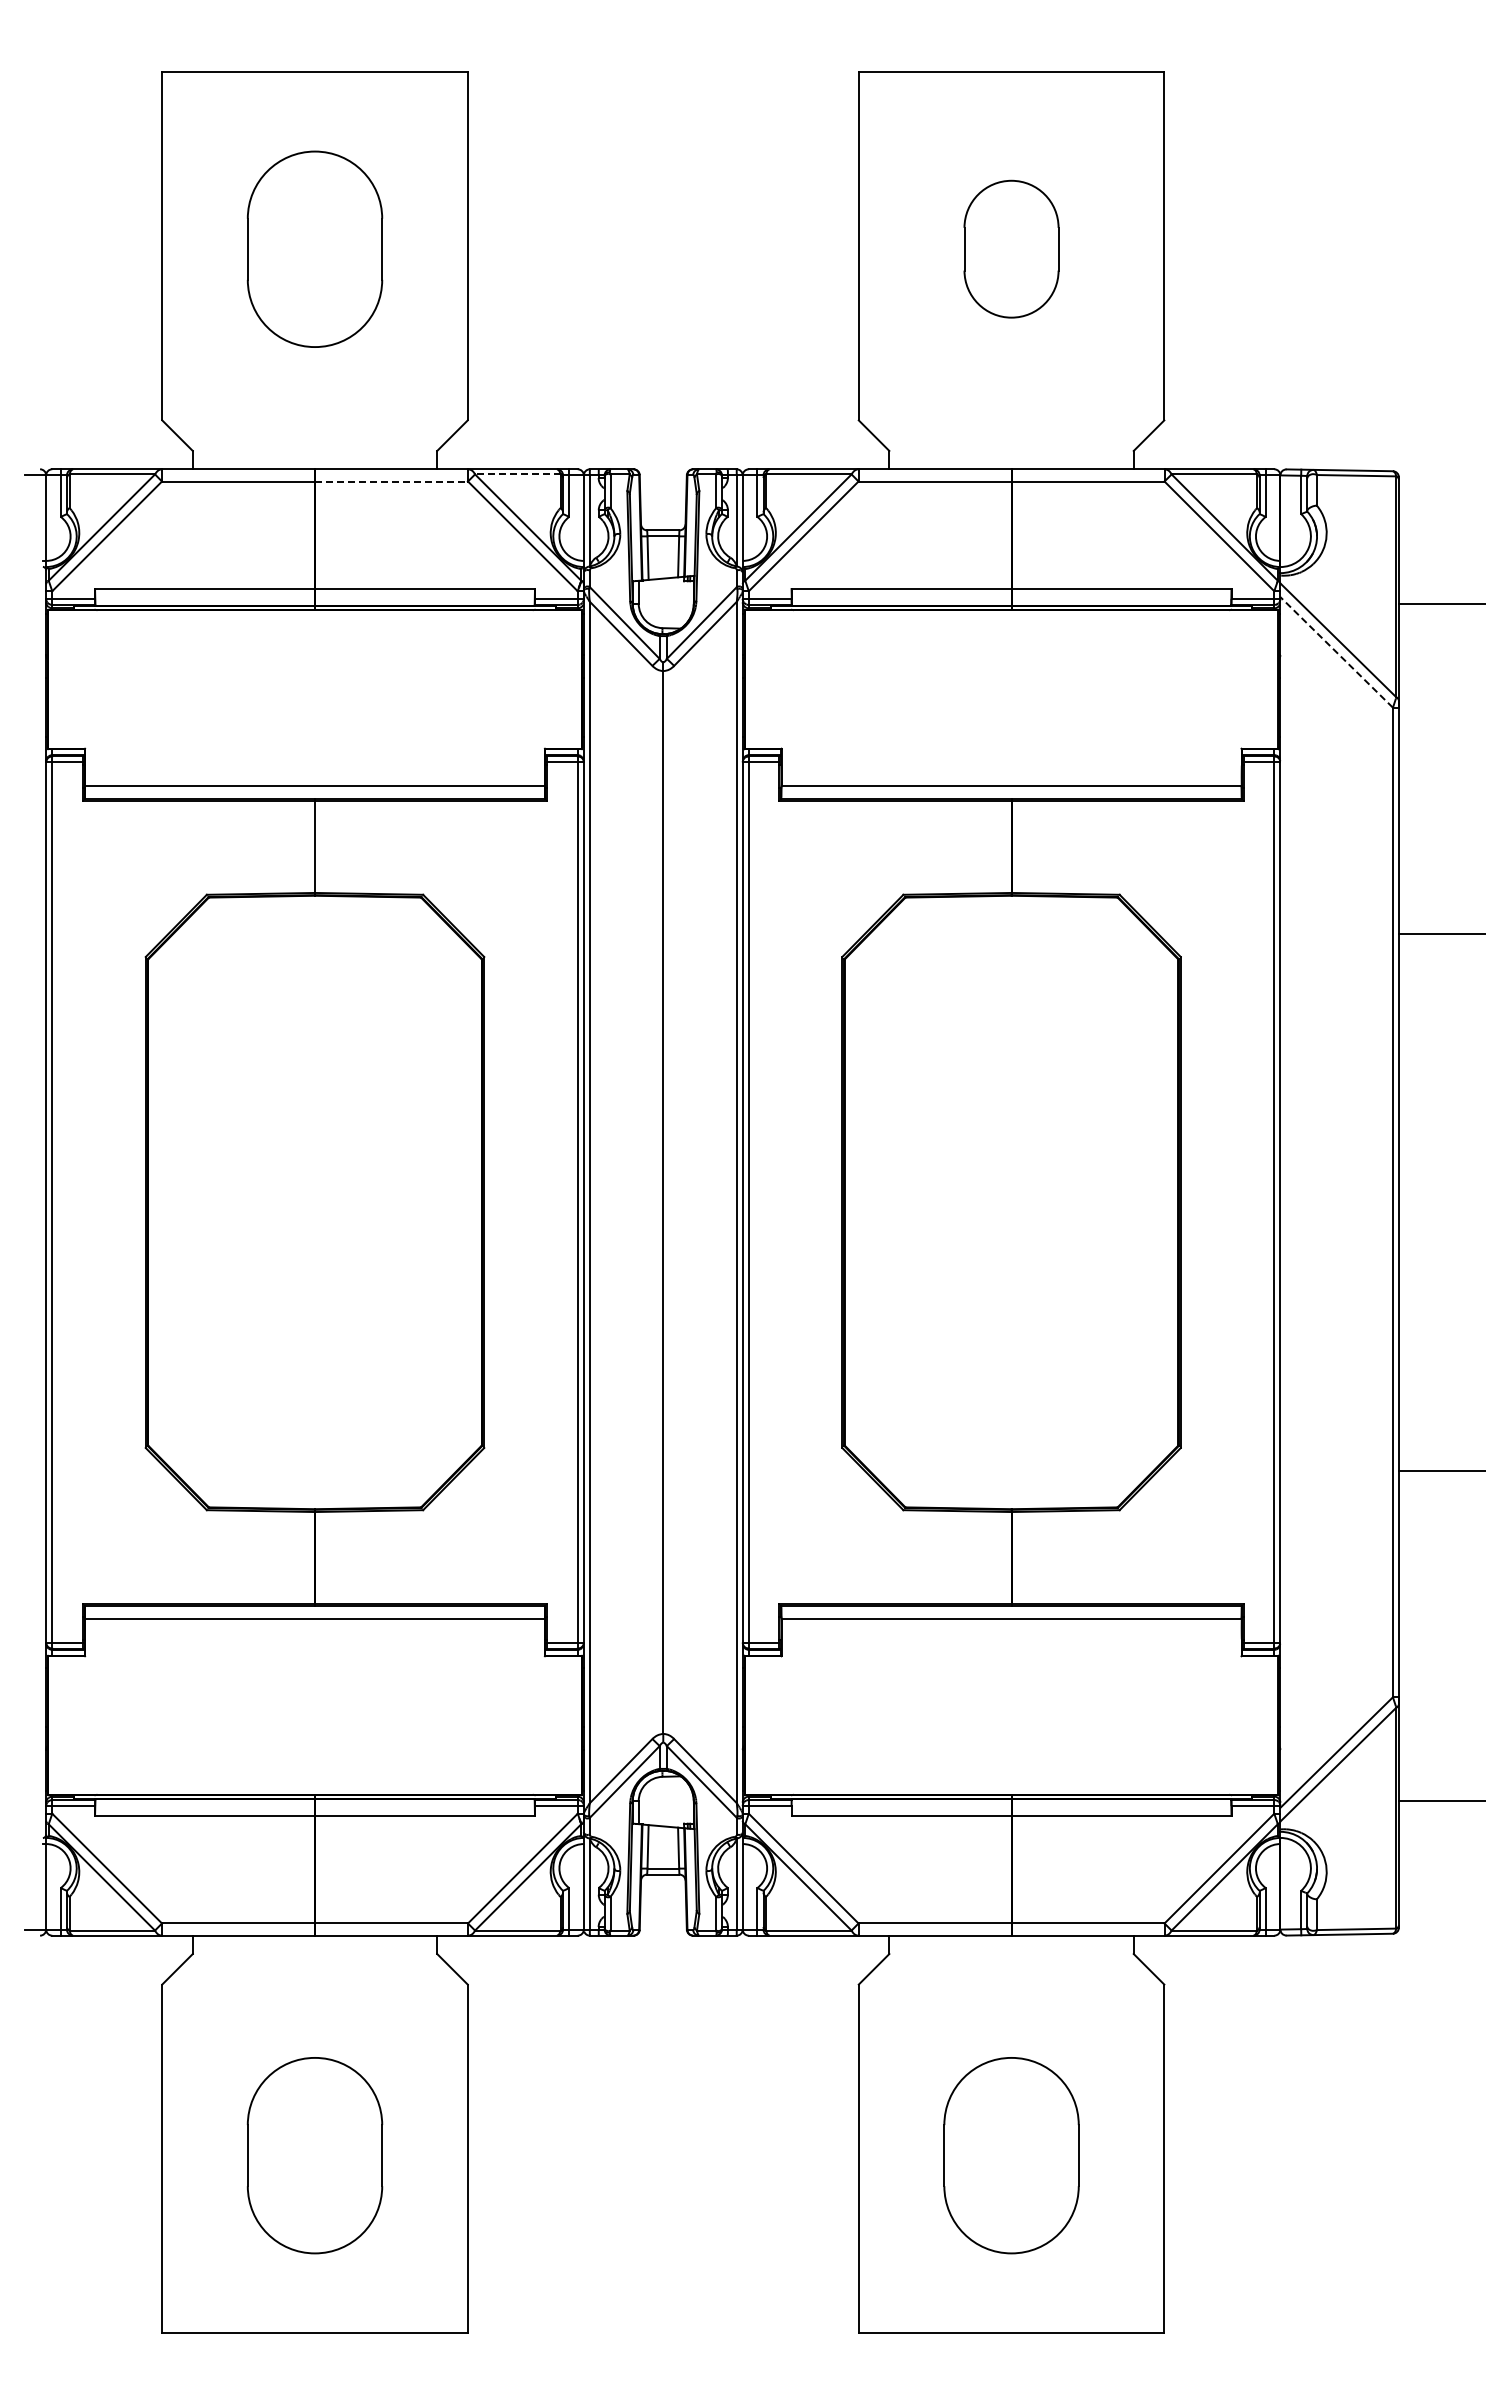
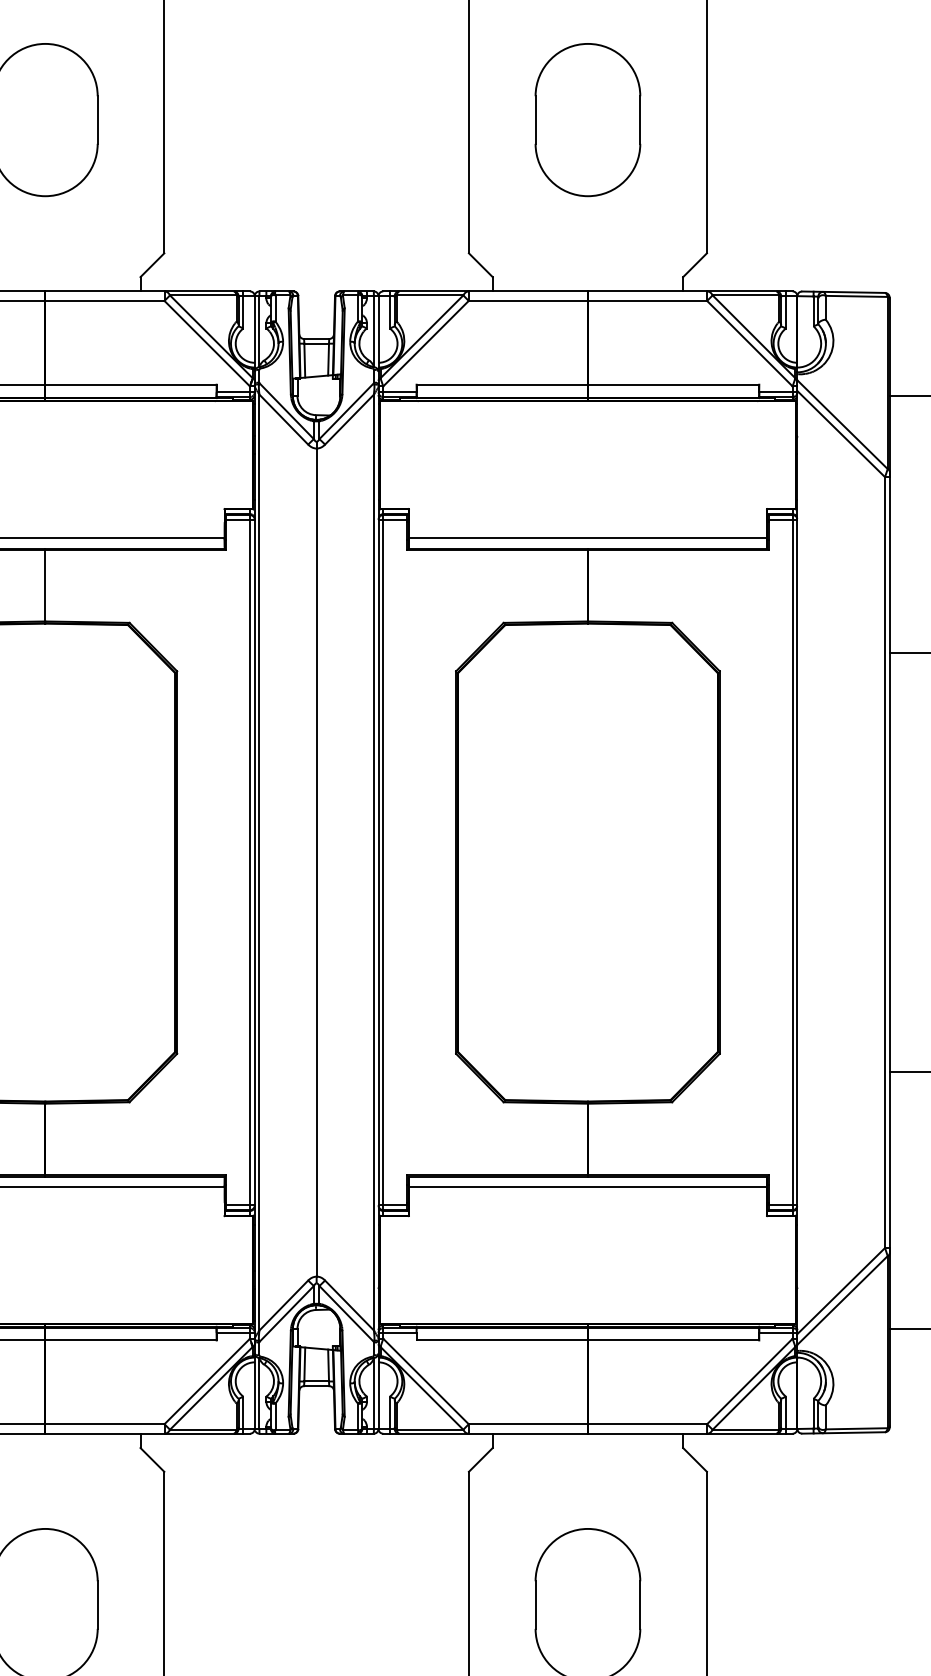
part: (1011, 248) -> (587, 119), size x1.43
line: (517, 474) -> (203, 295), dashed -> solid
line: (392, 481) -> (105, 300), dashed -> solid
line: (1336, 652) -> (841, 434), dashed -> solid

